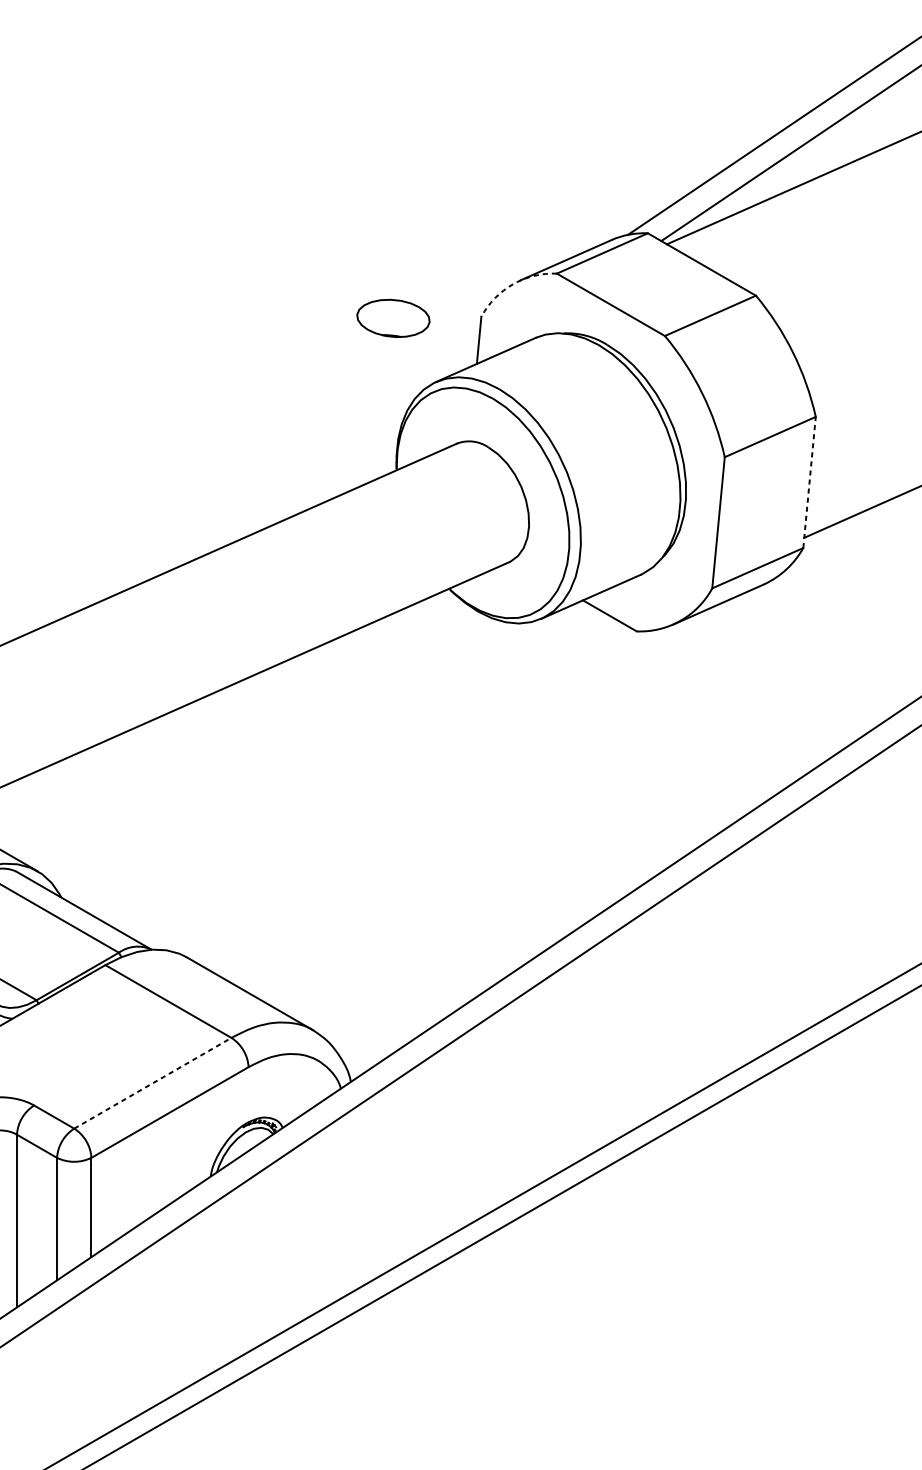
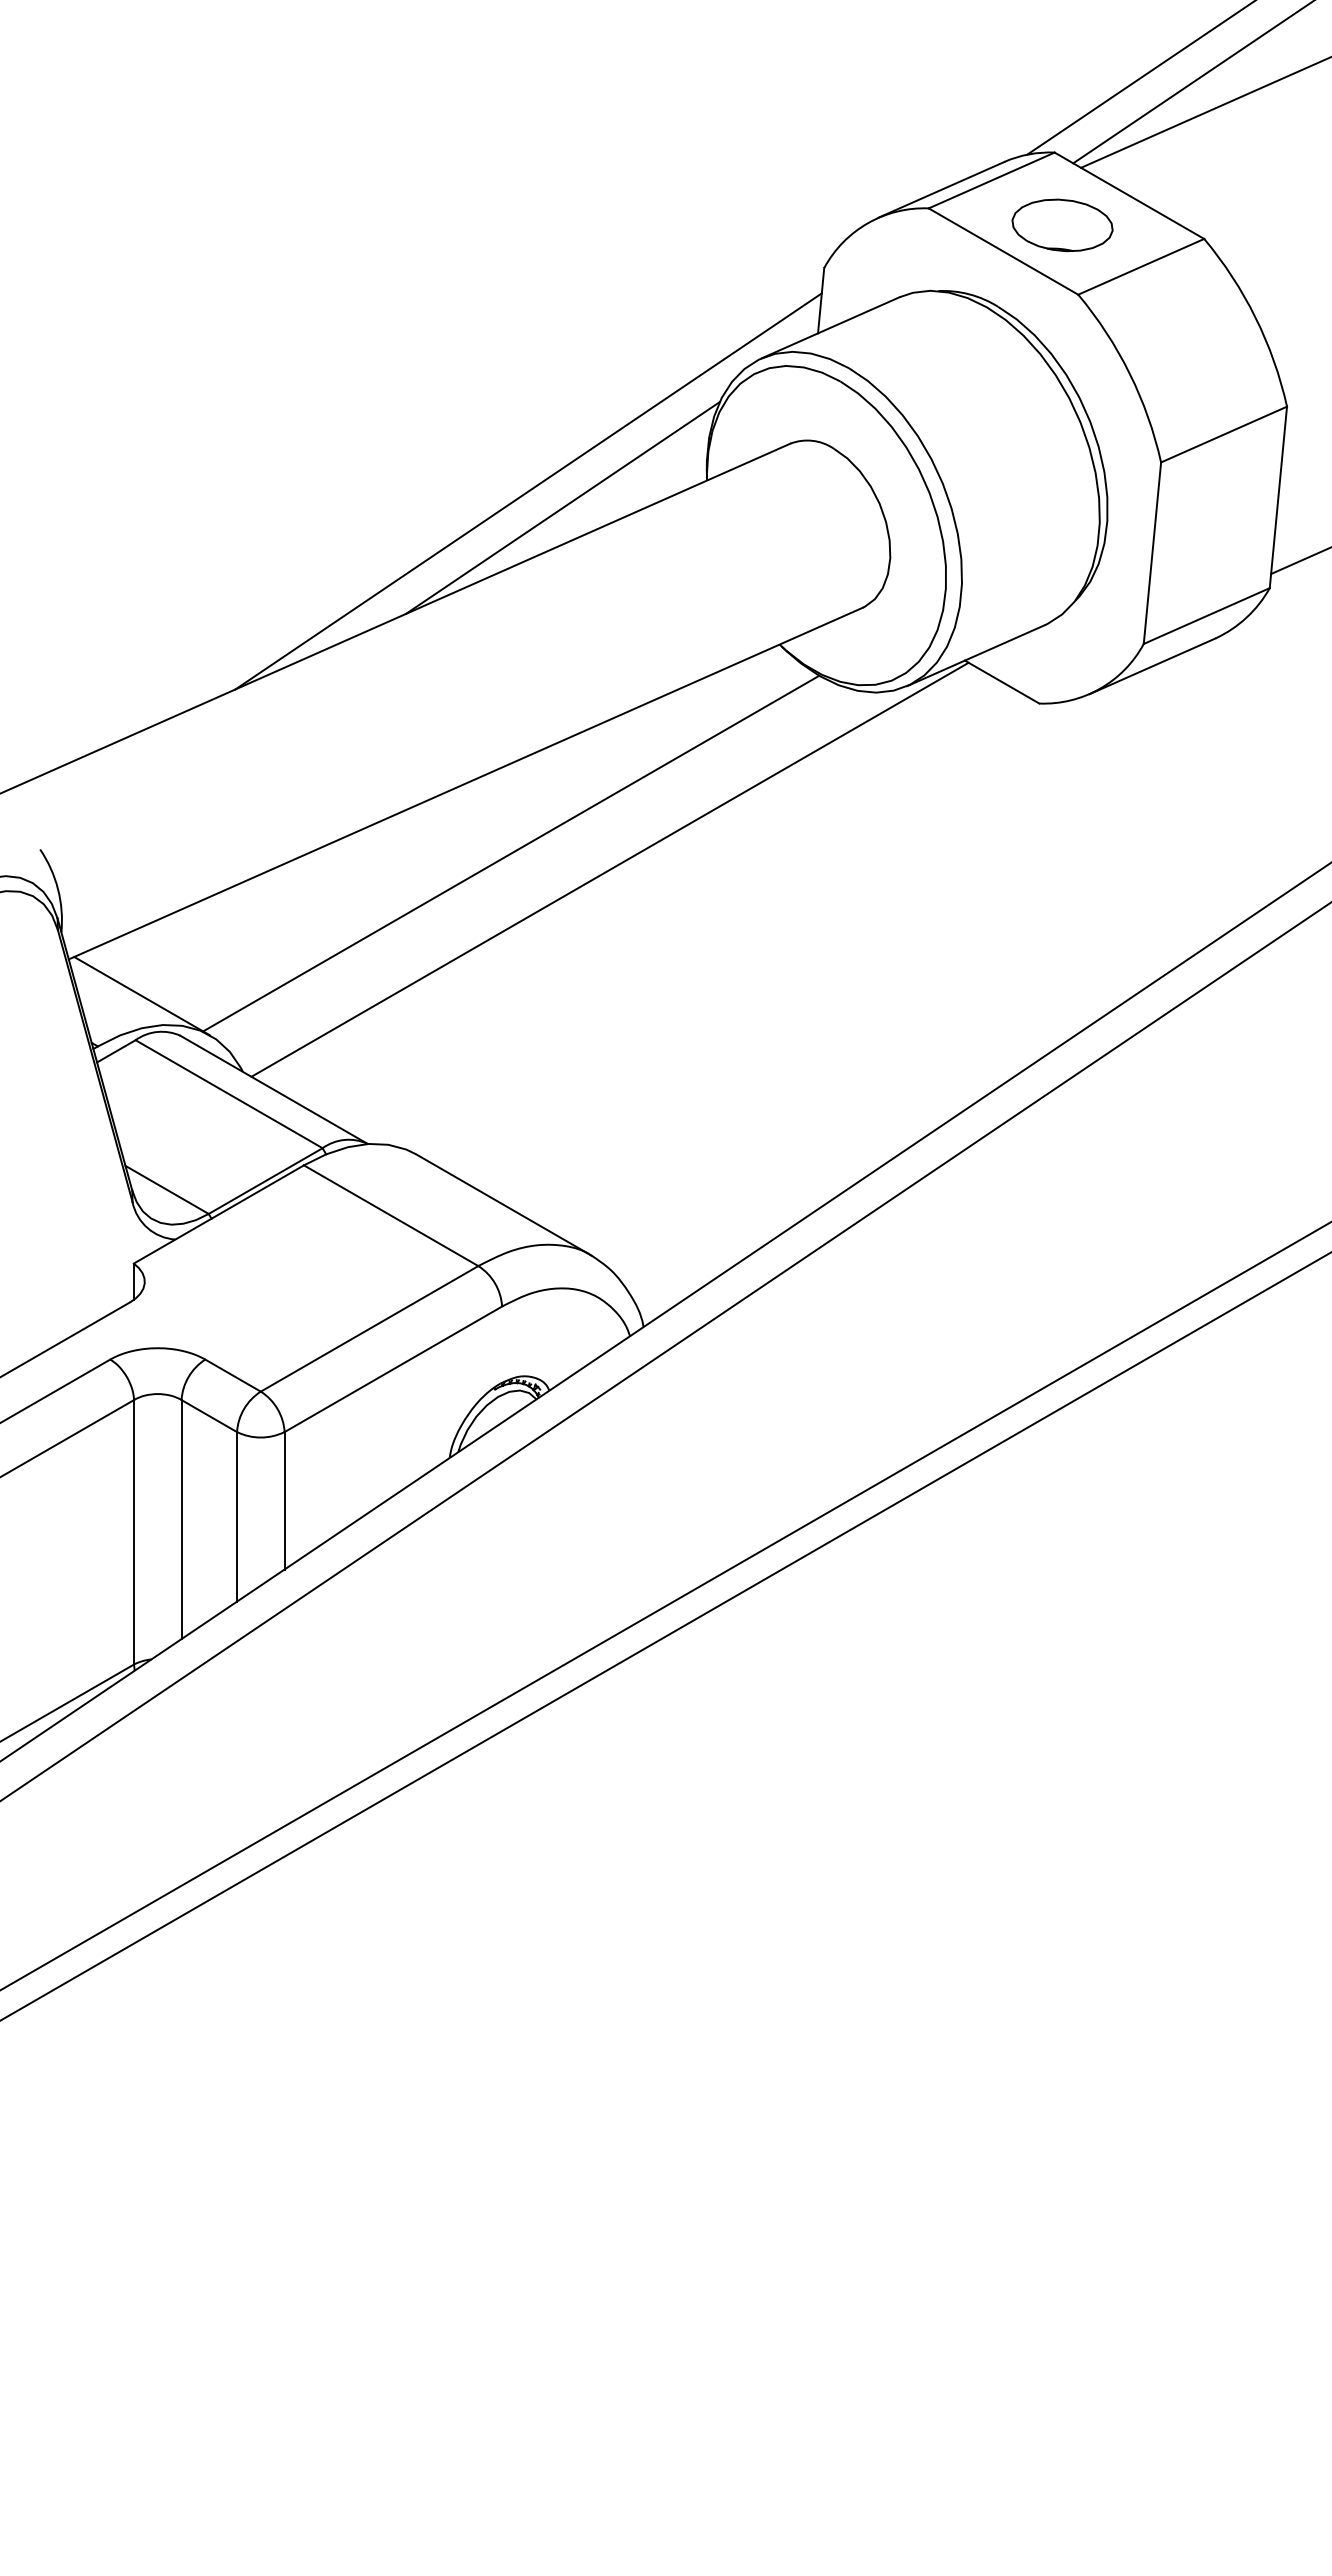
arc: (512, 284) -> (867, 223), dashed -> solid
part: (393, 318) -> (1062, 225), moved
line: (267, 478) -> (528, 491), added
line: (809, 481) -> (1278, 496), dashed -> solid
line: (292, 489) -> (562, 507), added
line: (255, 739) -> (511, 853), added
line: (326, 751) -> (609, 869), added
line: (152, 1083) -> (369, 1328), dashed -> solid

